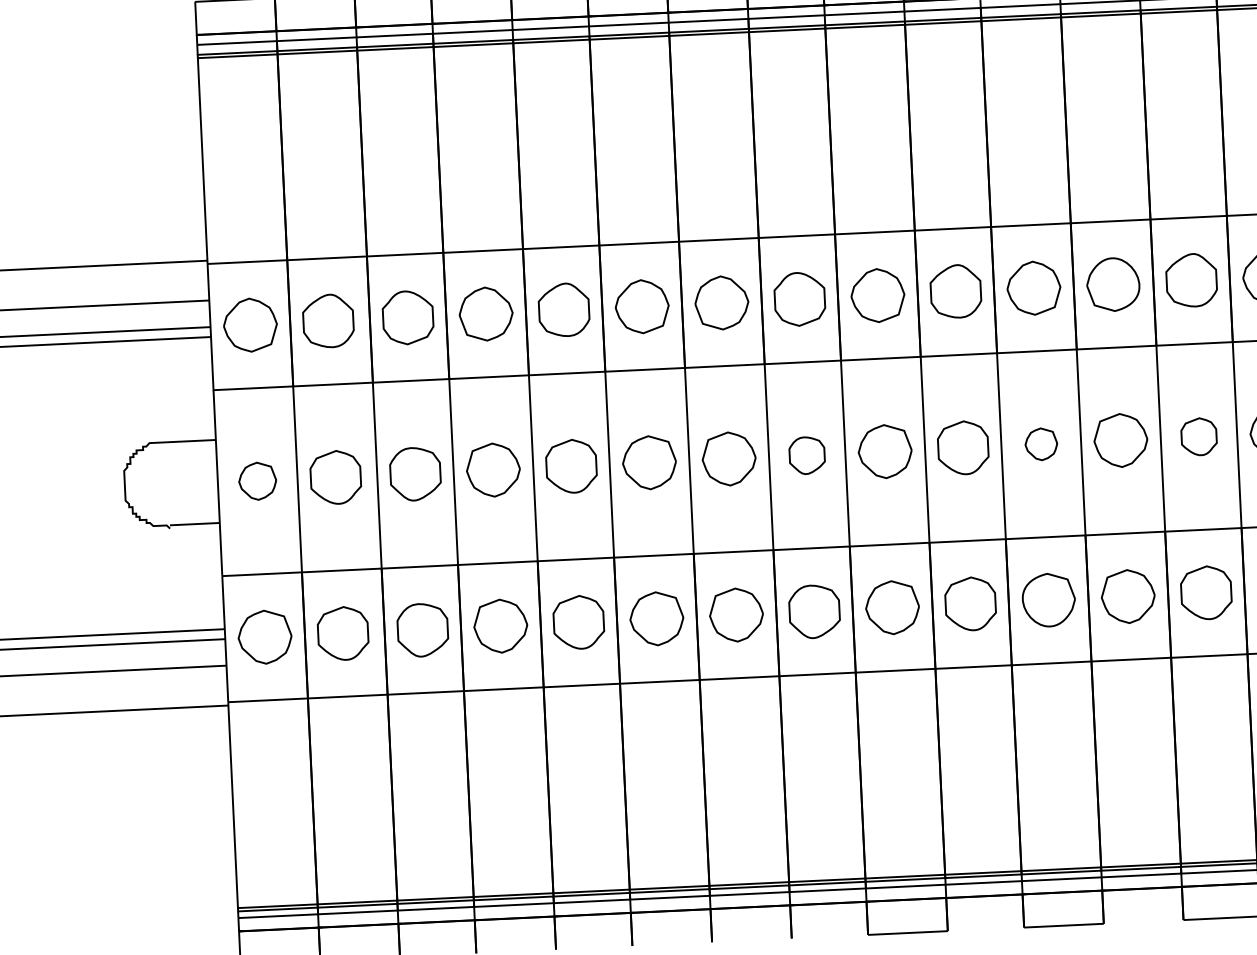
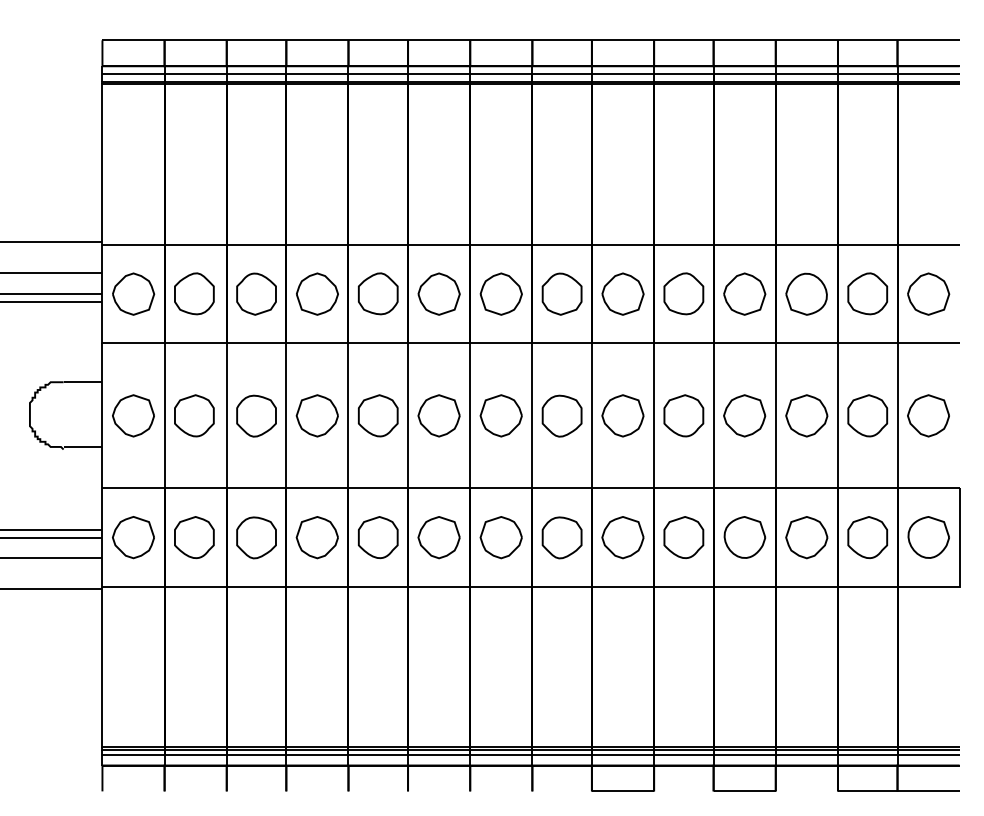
part: (1198, 436) -> (867, 415), size x1.43
part: (1040, 443) -> (744, 415), size x1.67
part: (806, 454) -> (561, 415), size x1.43
part: (257, 480) -> (133, 415), size x1.43

